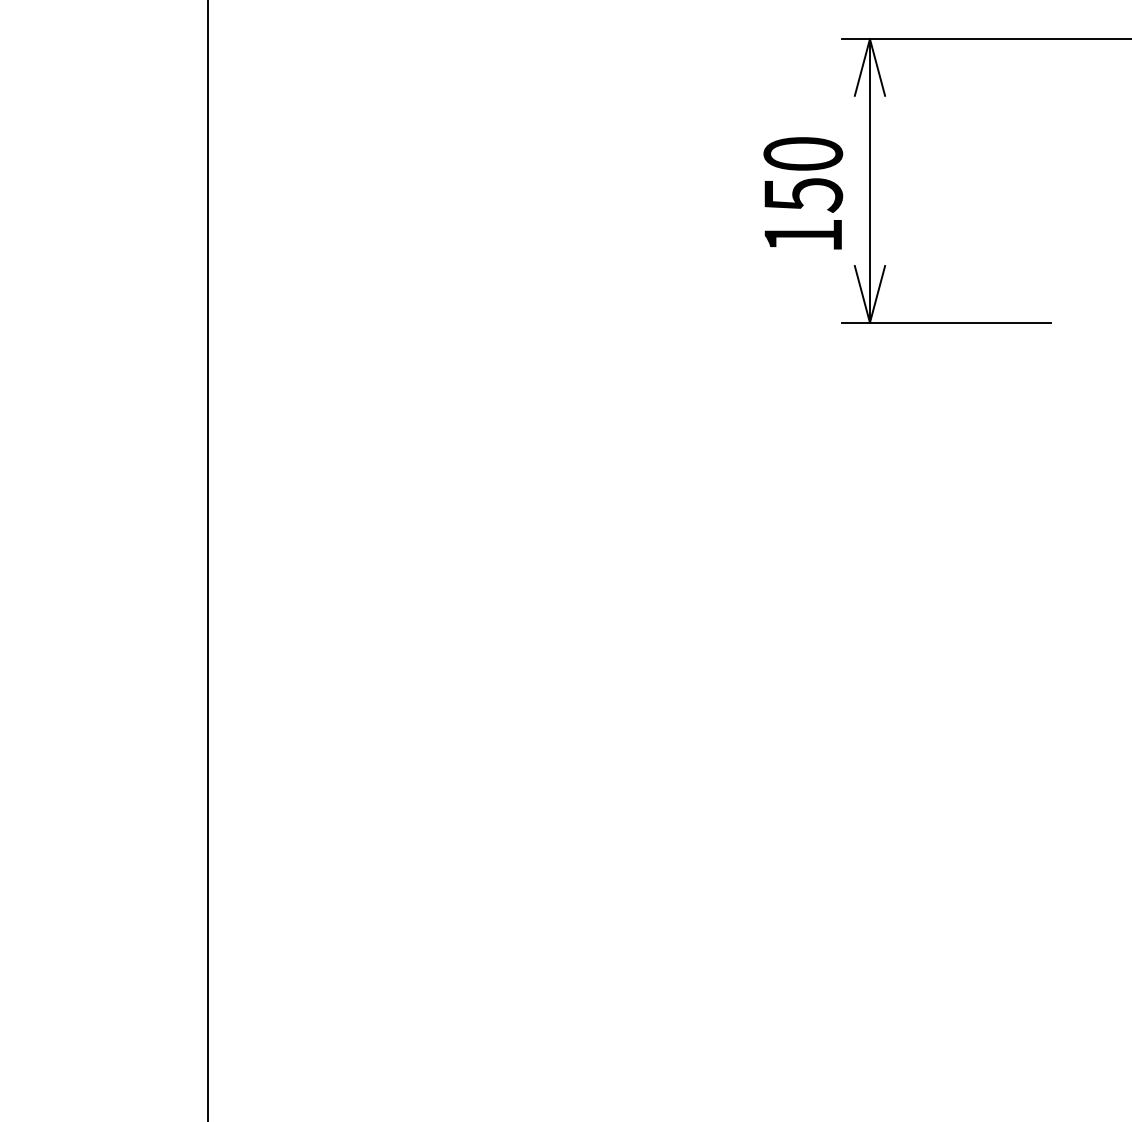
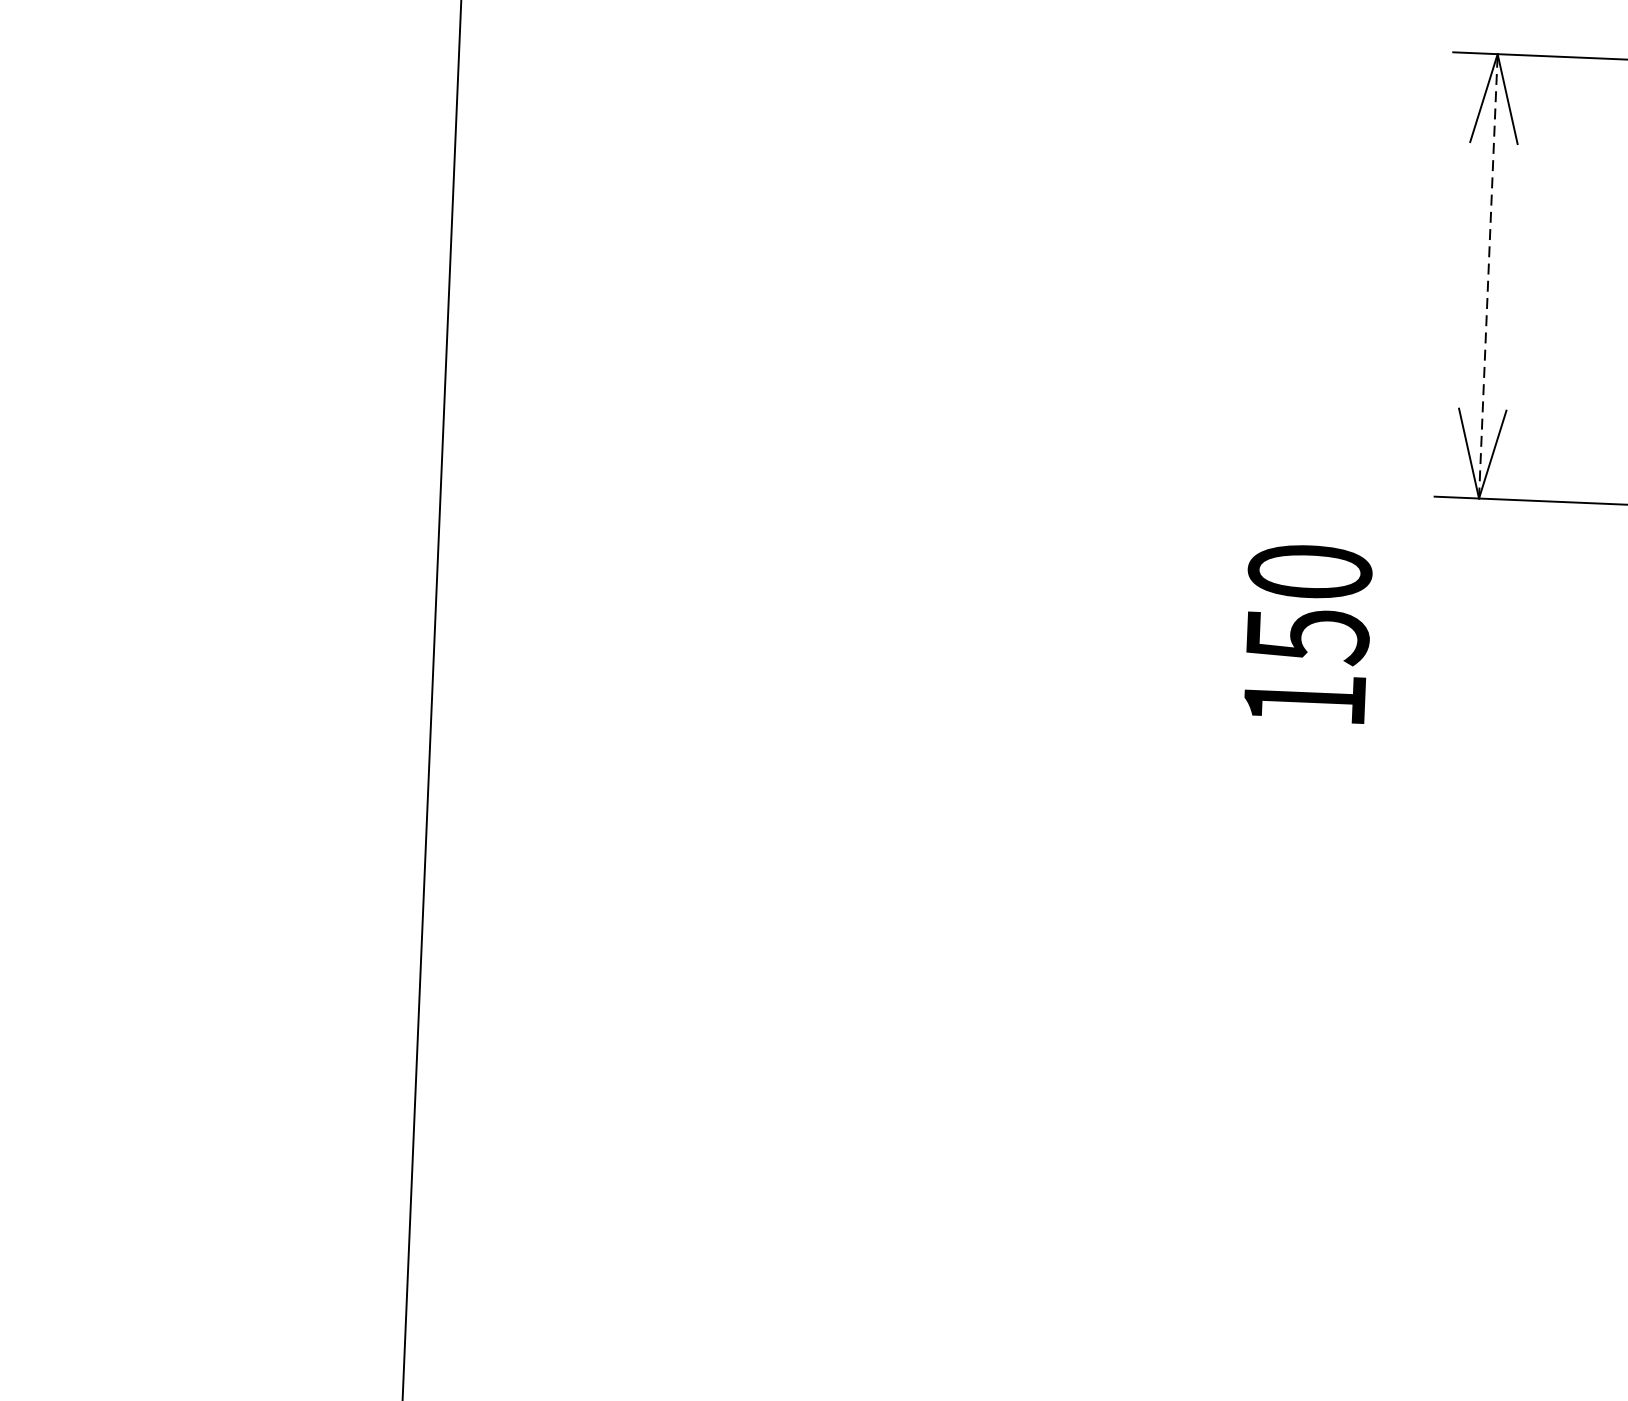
line: (869, 180) -> (1487, 275), solid -> dashed
text: (803, 193) -> (1307, 633), moved

